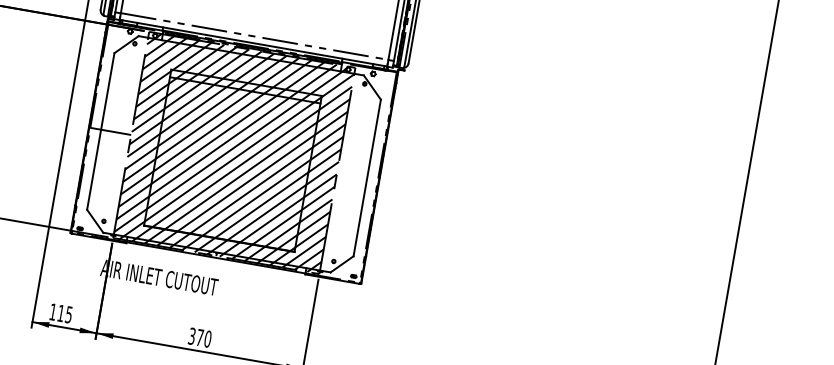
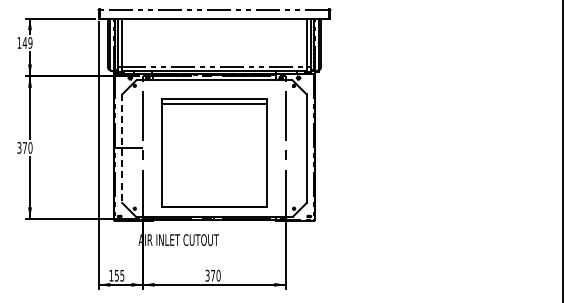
line: (101, 132) -> (122, 149), solid -> dashed
hatch: (234, 152) -> (214, 147), removed
text: (60, 313) -> (116, 275), 115 -> 155

